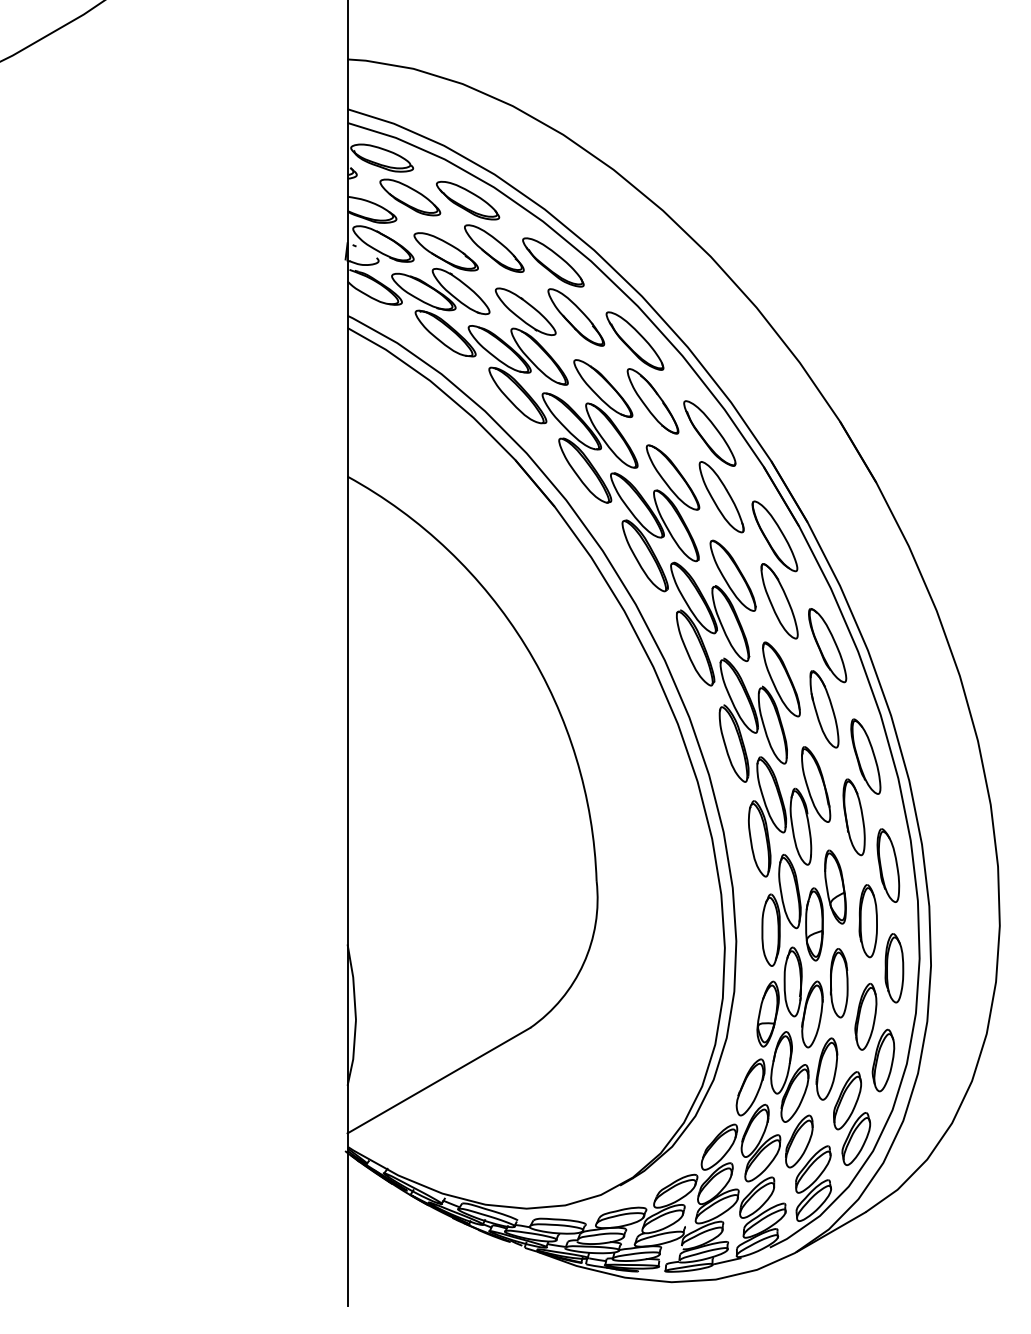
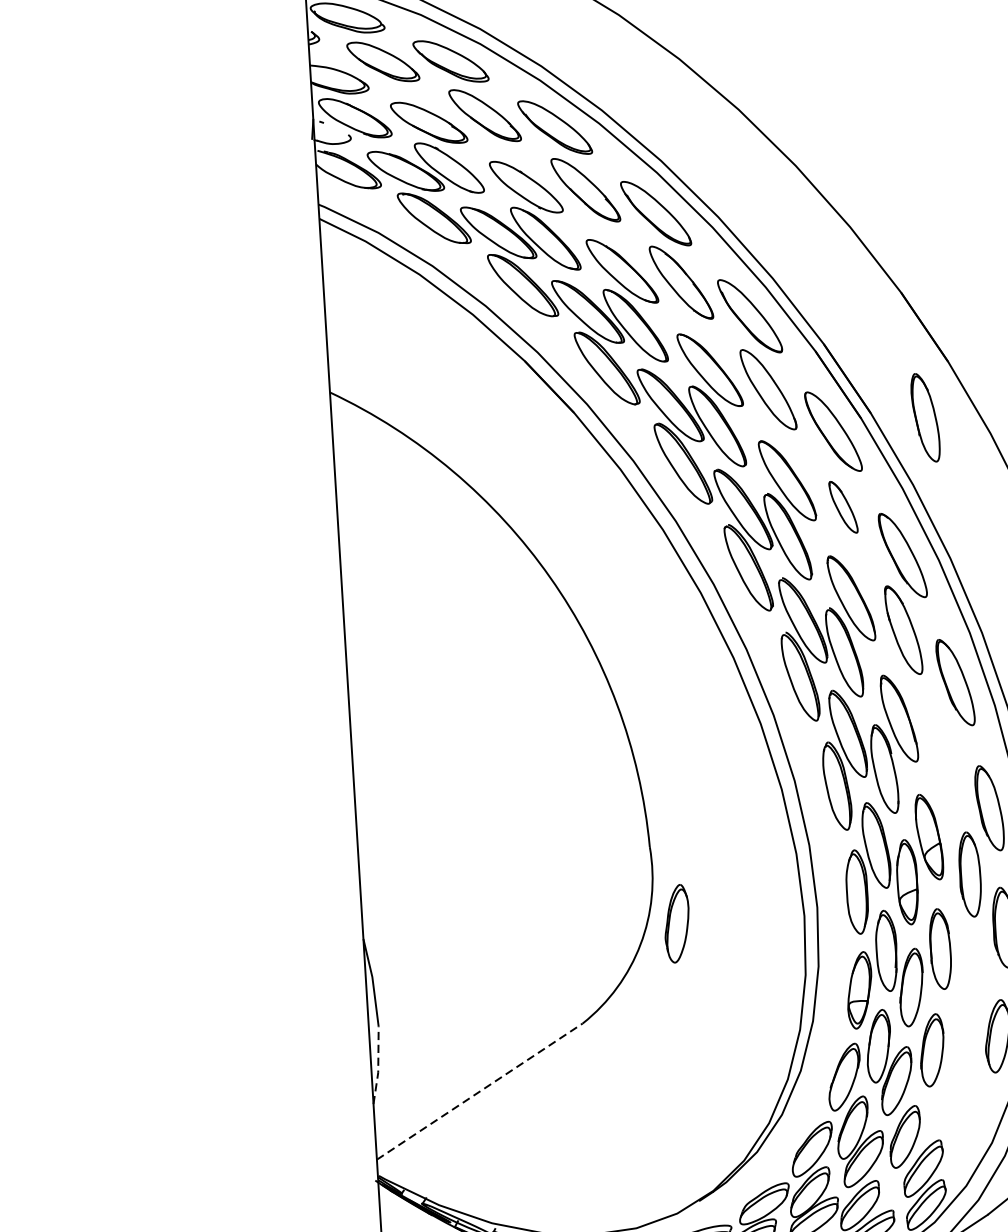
part: (779, 601) -> (843, 507), size x0.6
part: (853, 817) -> (924, 418), moved
part: (865, 1016) -> (676, 923), moved
line: (353, 1053) -> (378, 1065), solid -> dashed
line: (439, 1080) -> (480, 1091), solid -> dashed
part: (852, 1118) -> (965, 1106), removed

